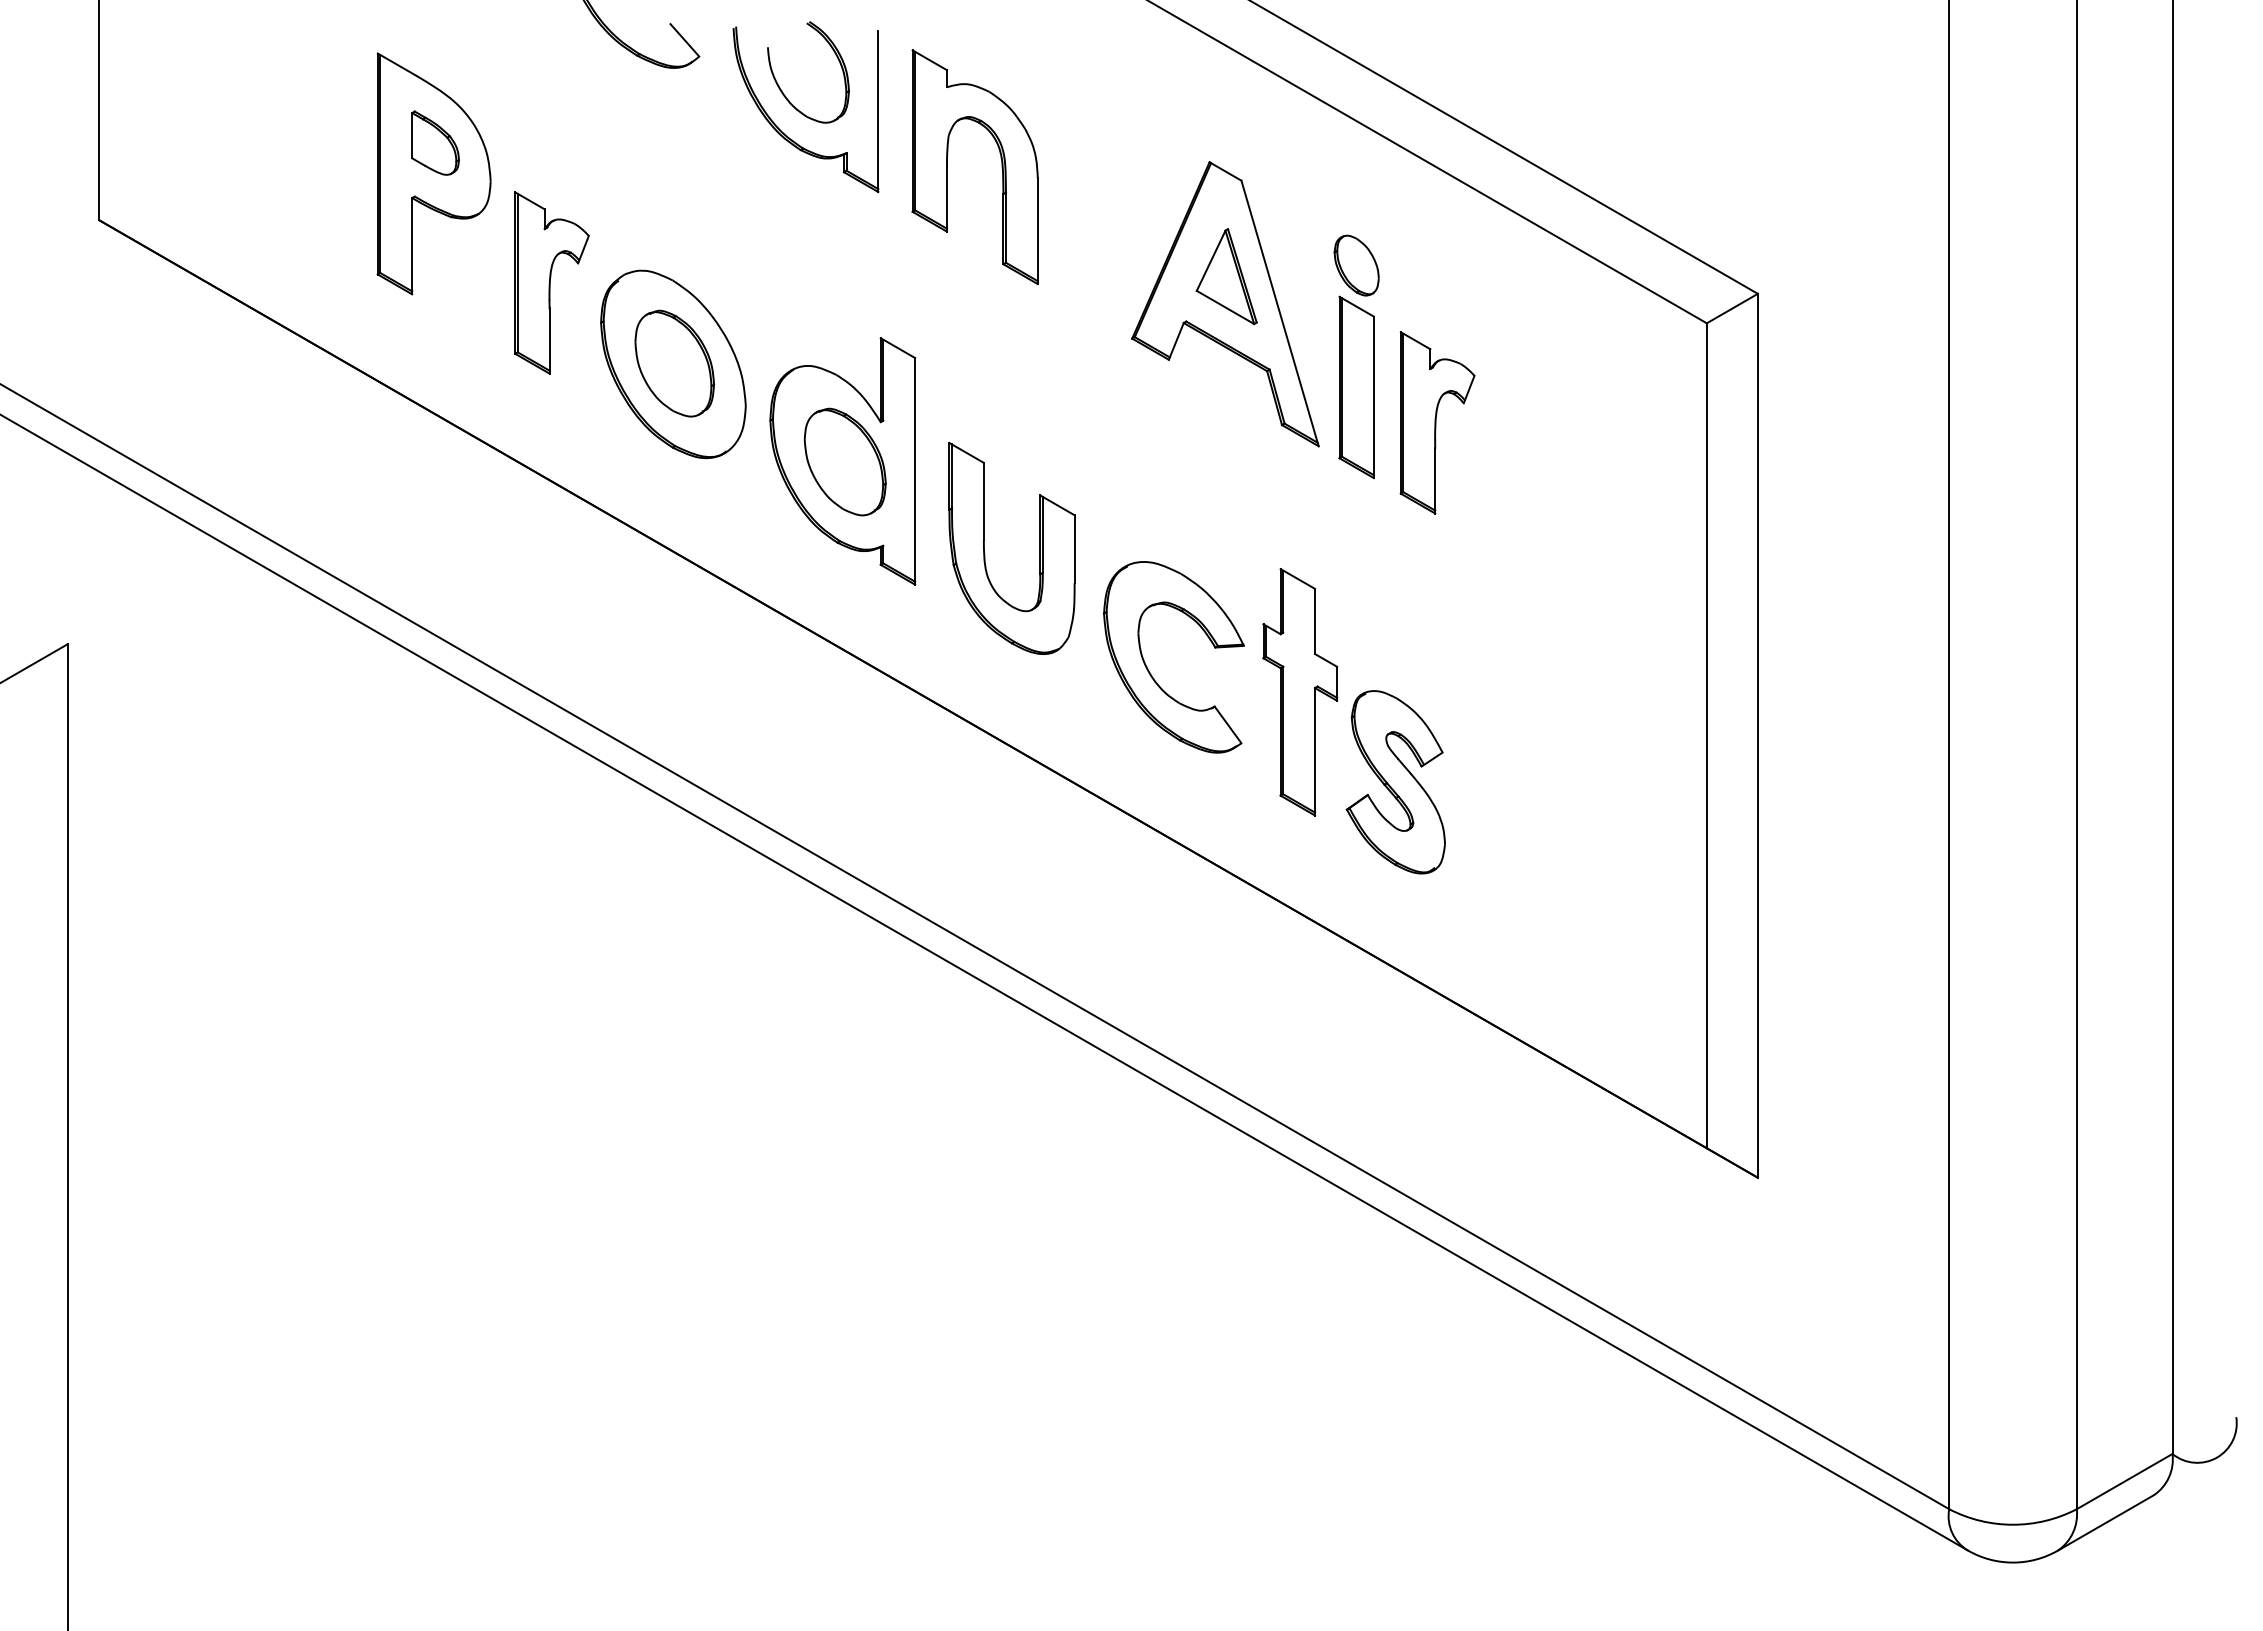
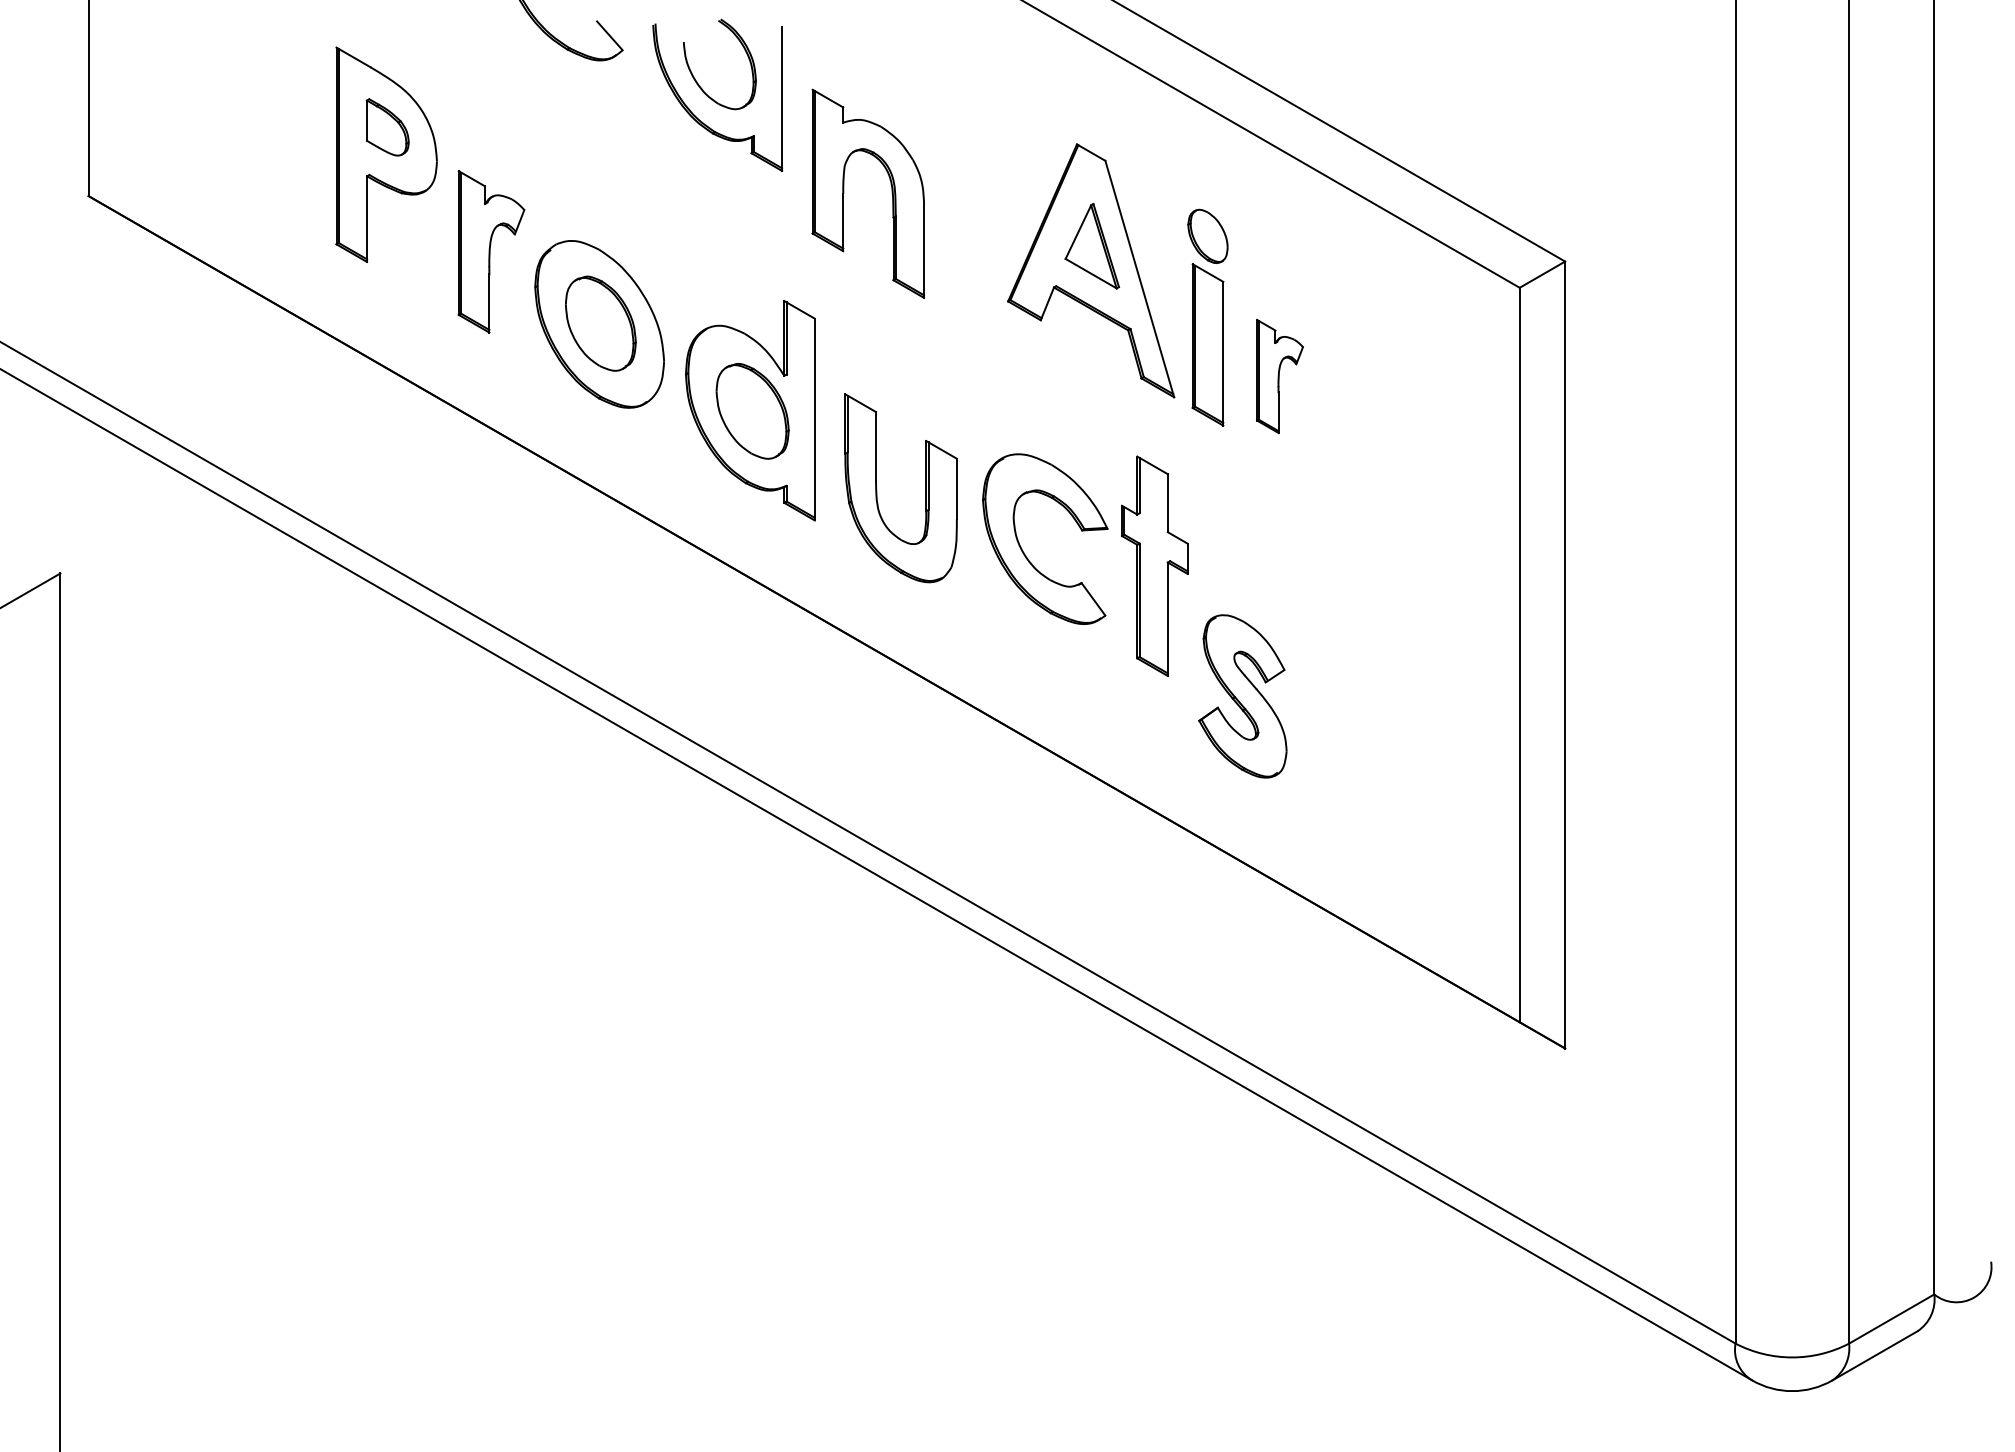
part: (1001, 166) -> (891, 193), moved
part: (1437, 422) -> (1279, 376), size x0.7
part: (1149, 670) -> (1023, 550), moved
part: (1299, 691) -> (1154, 565), moved

